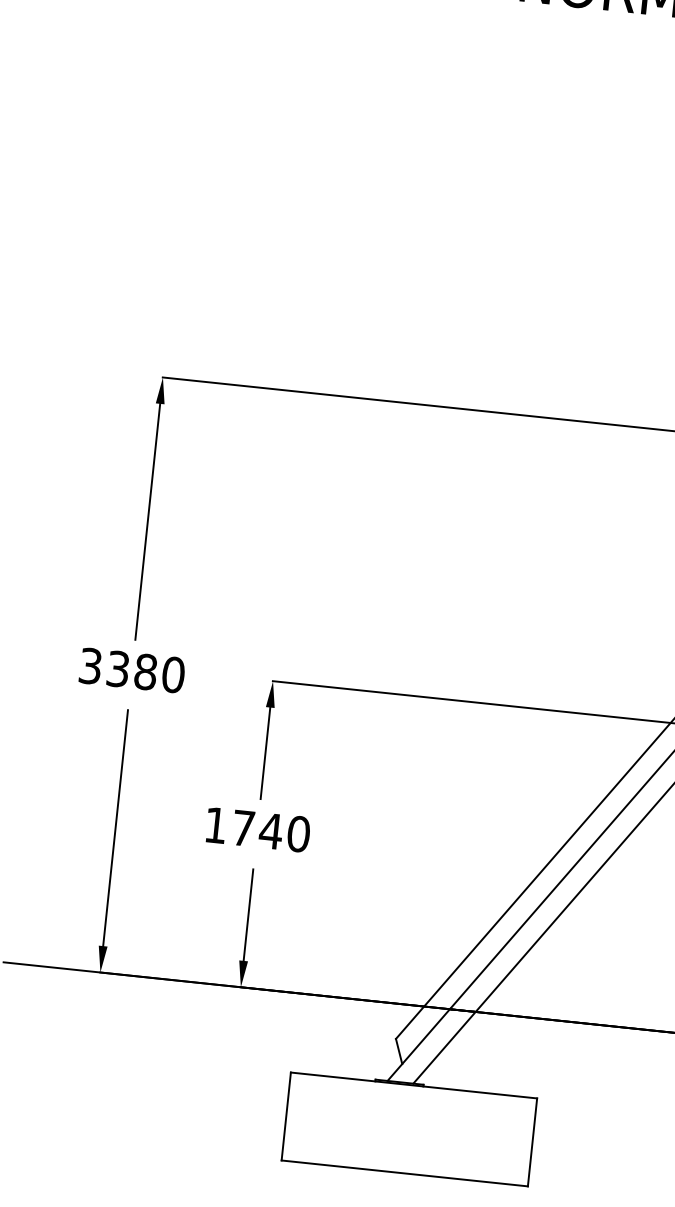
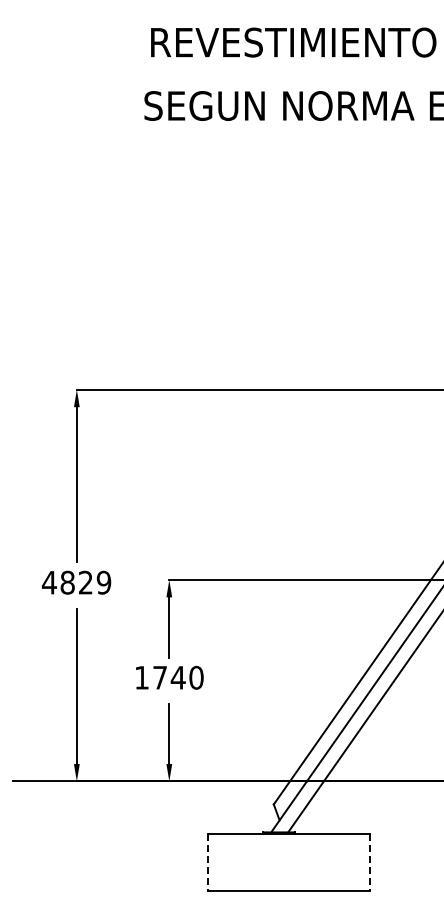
text: (131, 670) -> (76, 582), 3380 -> 4829
line: (285, 1116) -> (207, 862), solid -> dashed
line: (532, 1142) -> (369, 862), solid -> dashed

